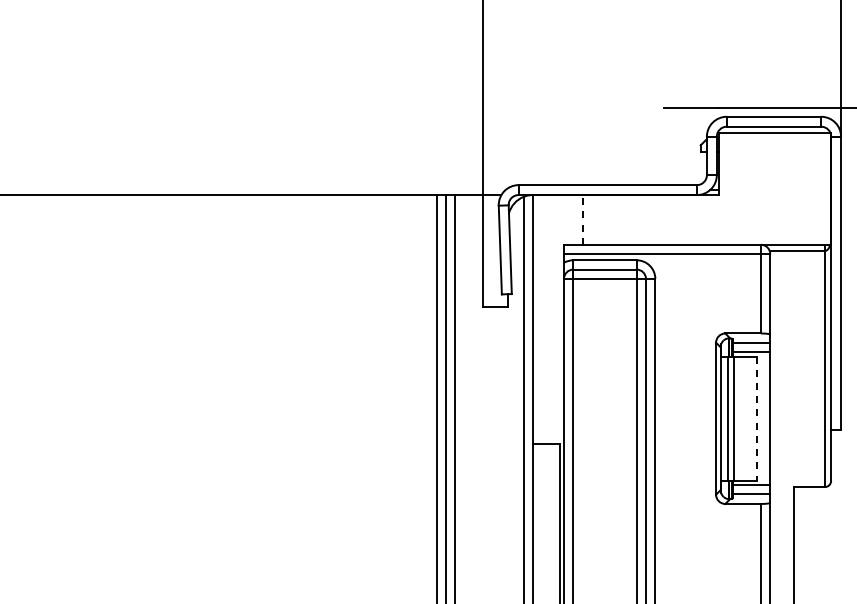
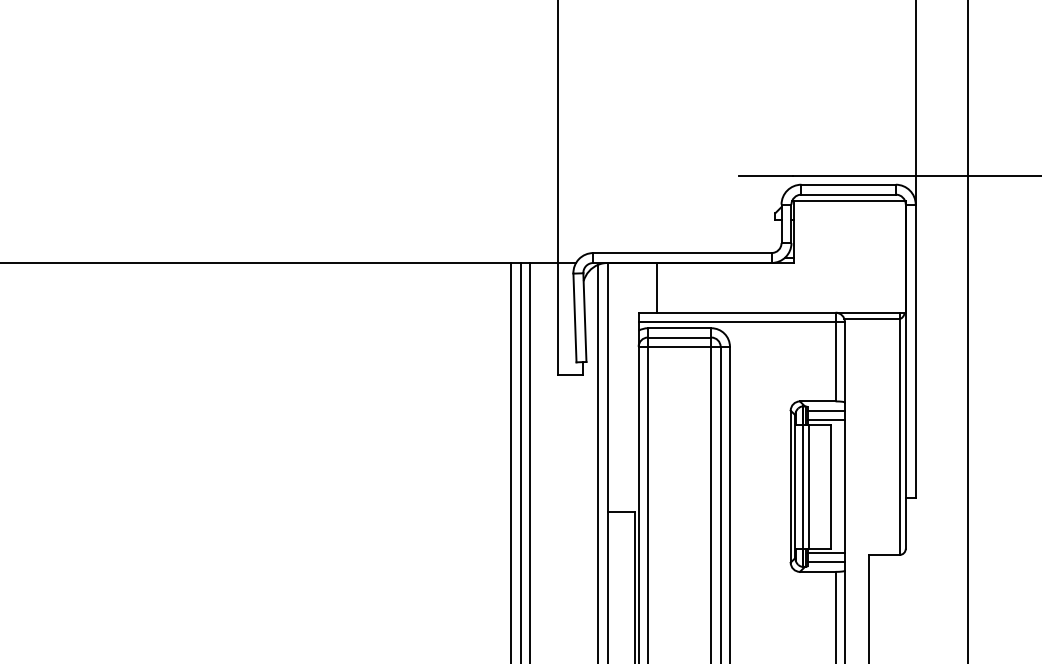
line: (582, 219) -> (657, 287), dashed -> solid
line: (756, 419) -> (831, 487), dashed -> solid

